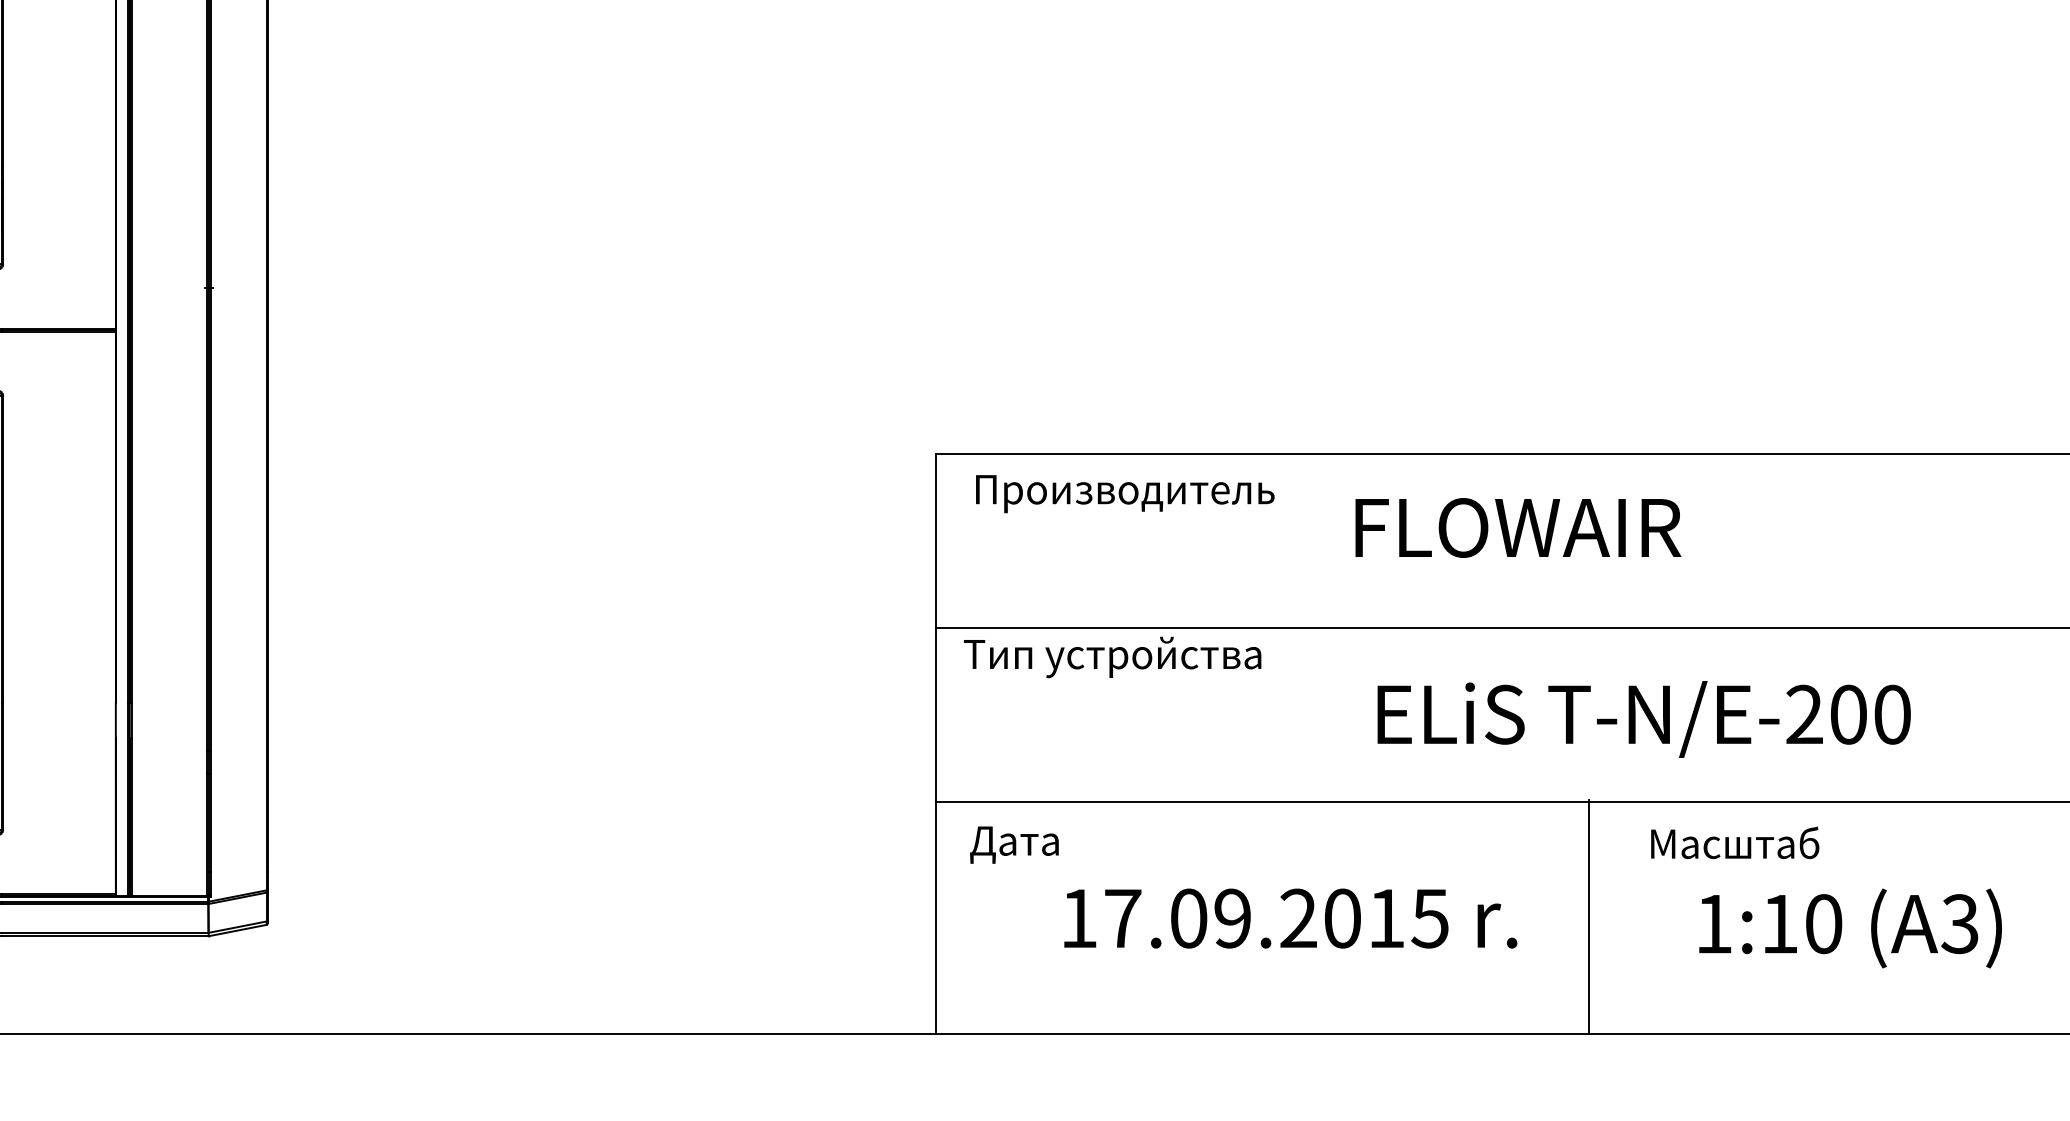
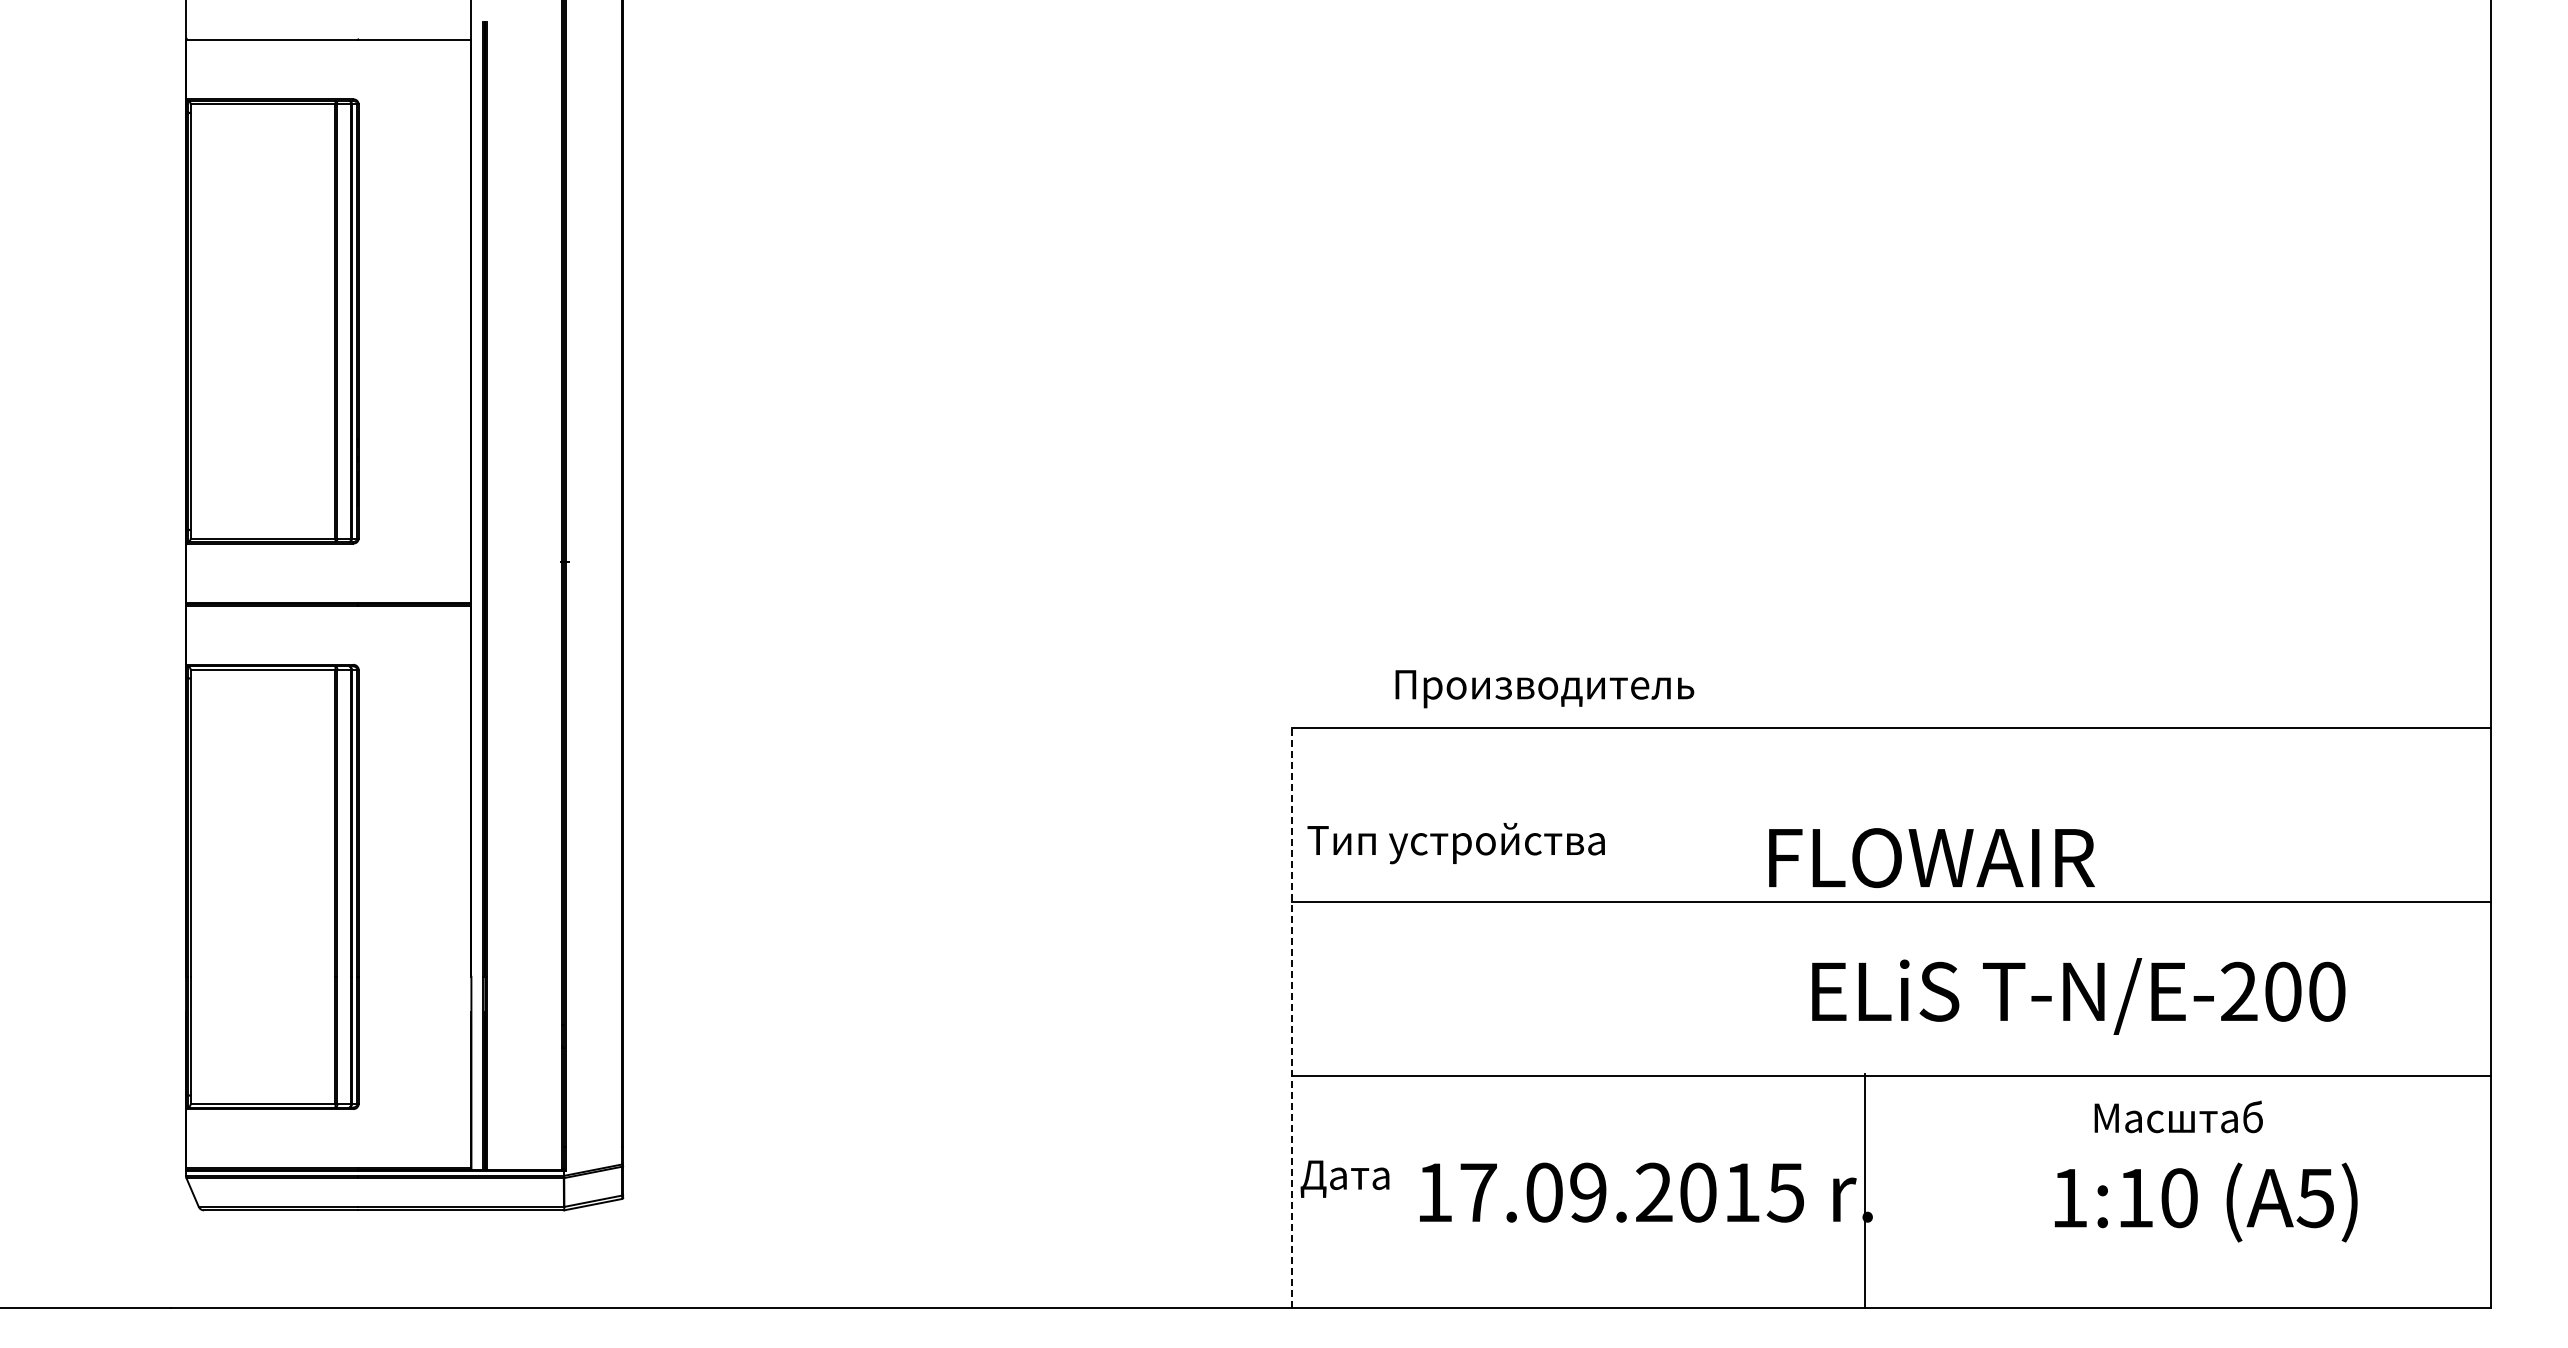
text: (1124, 494) -> (1544, 689), moved
text: (1517, 527) -> (1931, 857), moved
text: (1111, 657) -> (1455, 843), moved
text: (1643, 719) -> (2078, 996), moved
line: (935, 743) -> (1291, 1017), solid -> dashed
text: (1734, 842) -> (2178, 1116), moved
text: (1013, 844) -> (1344, 1178), moved
line: (1588, 916) -> (1865, 1190), moved
text: (1958, 923) -> (2314, 1197), (A3) -> (A5)

